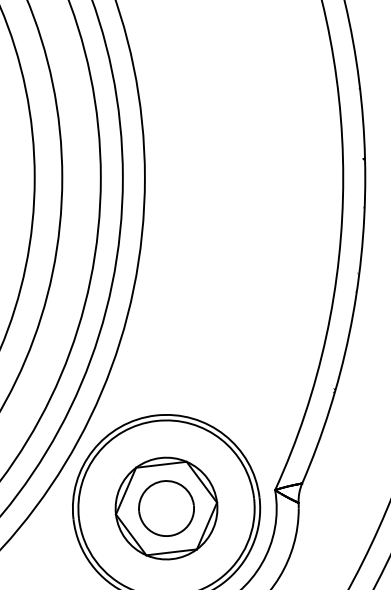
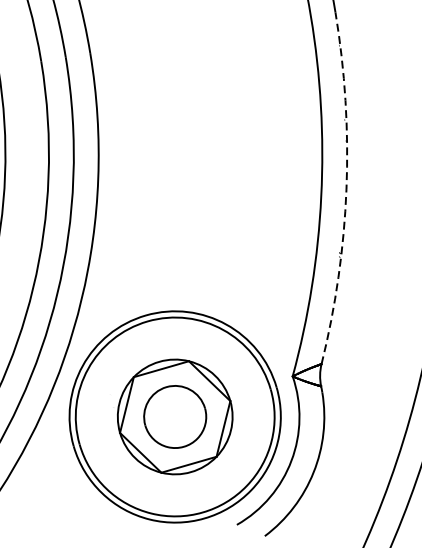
arc: (349, 334) -> (346, 189), solid -> dashed

